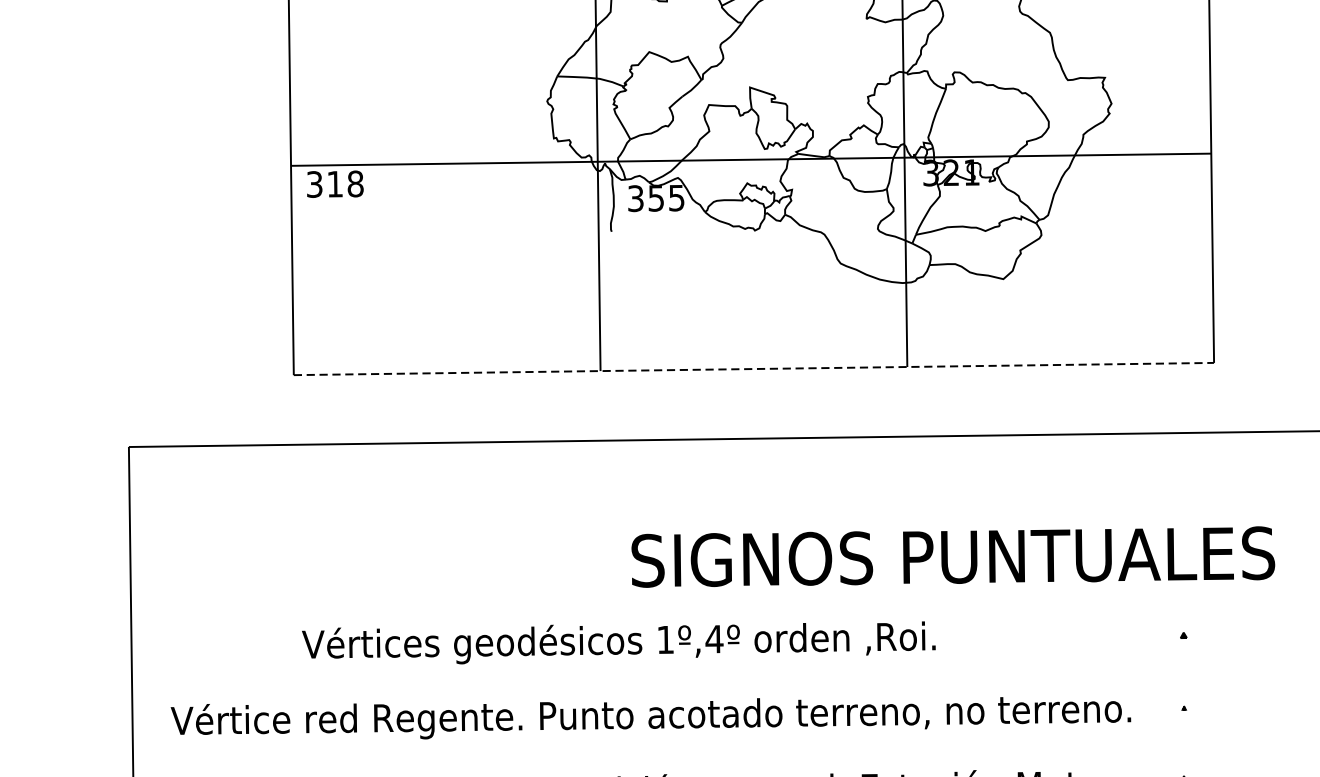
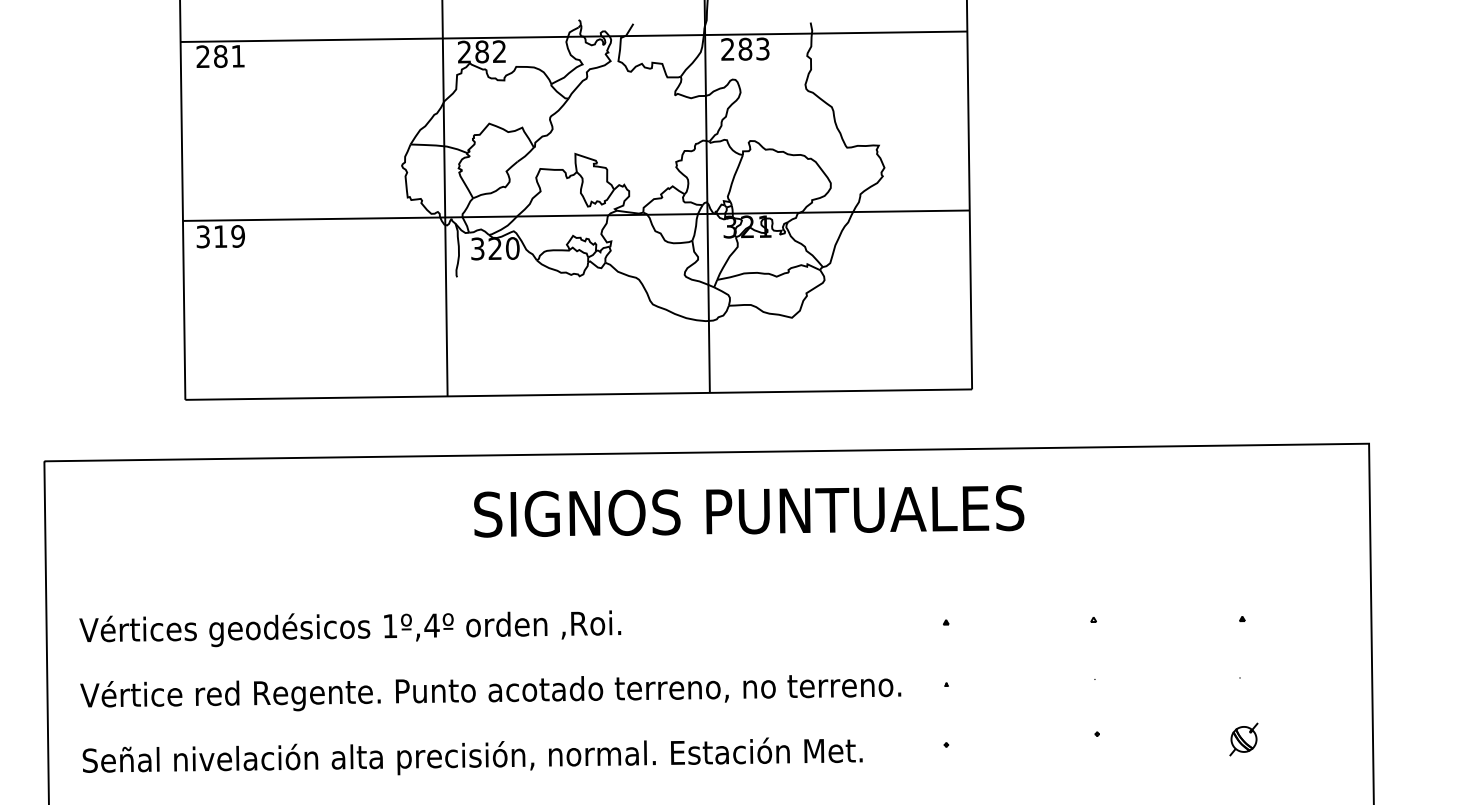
text: (355, 184) -> (238, 236), 318 -> 319
text: (665, 198) -> (503, 248), 355 -> 320
line: (754, 368) -> (579, 394), dashed -> solid
text: (953, 557) -> (749, 511), moved
text: (619, 642) -> (350, 628), moved

